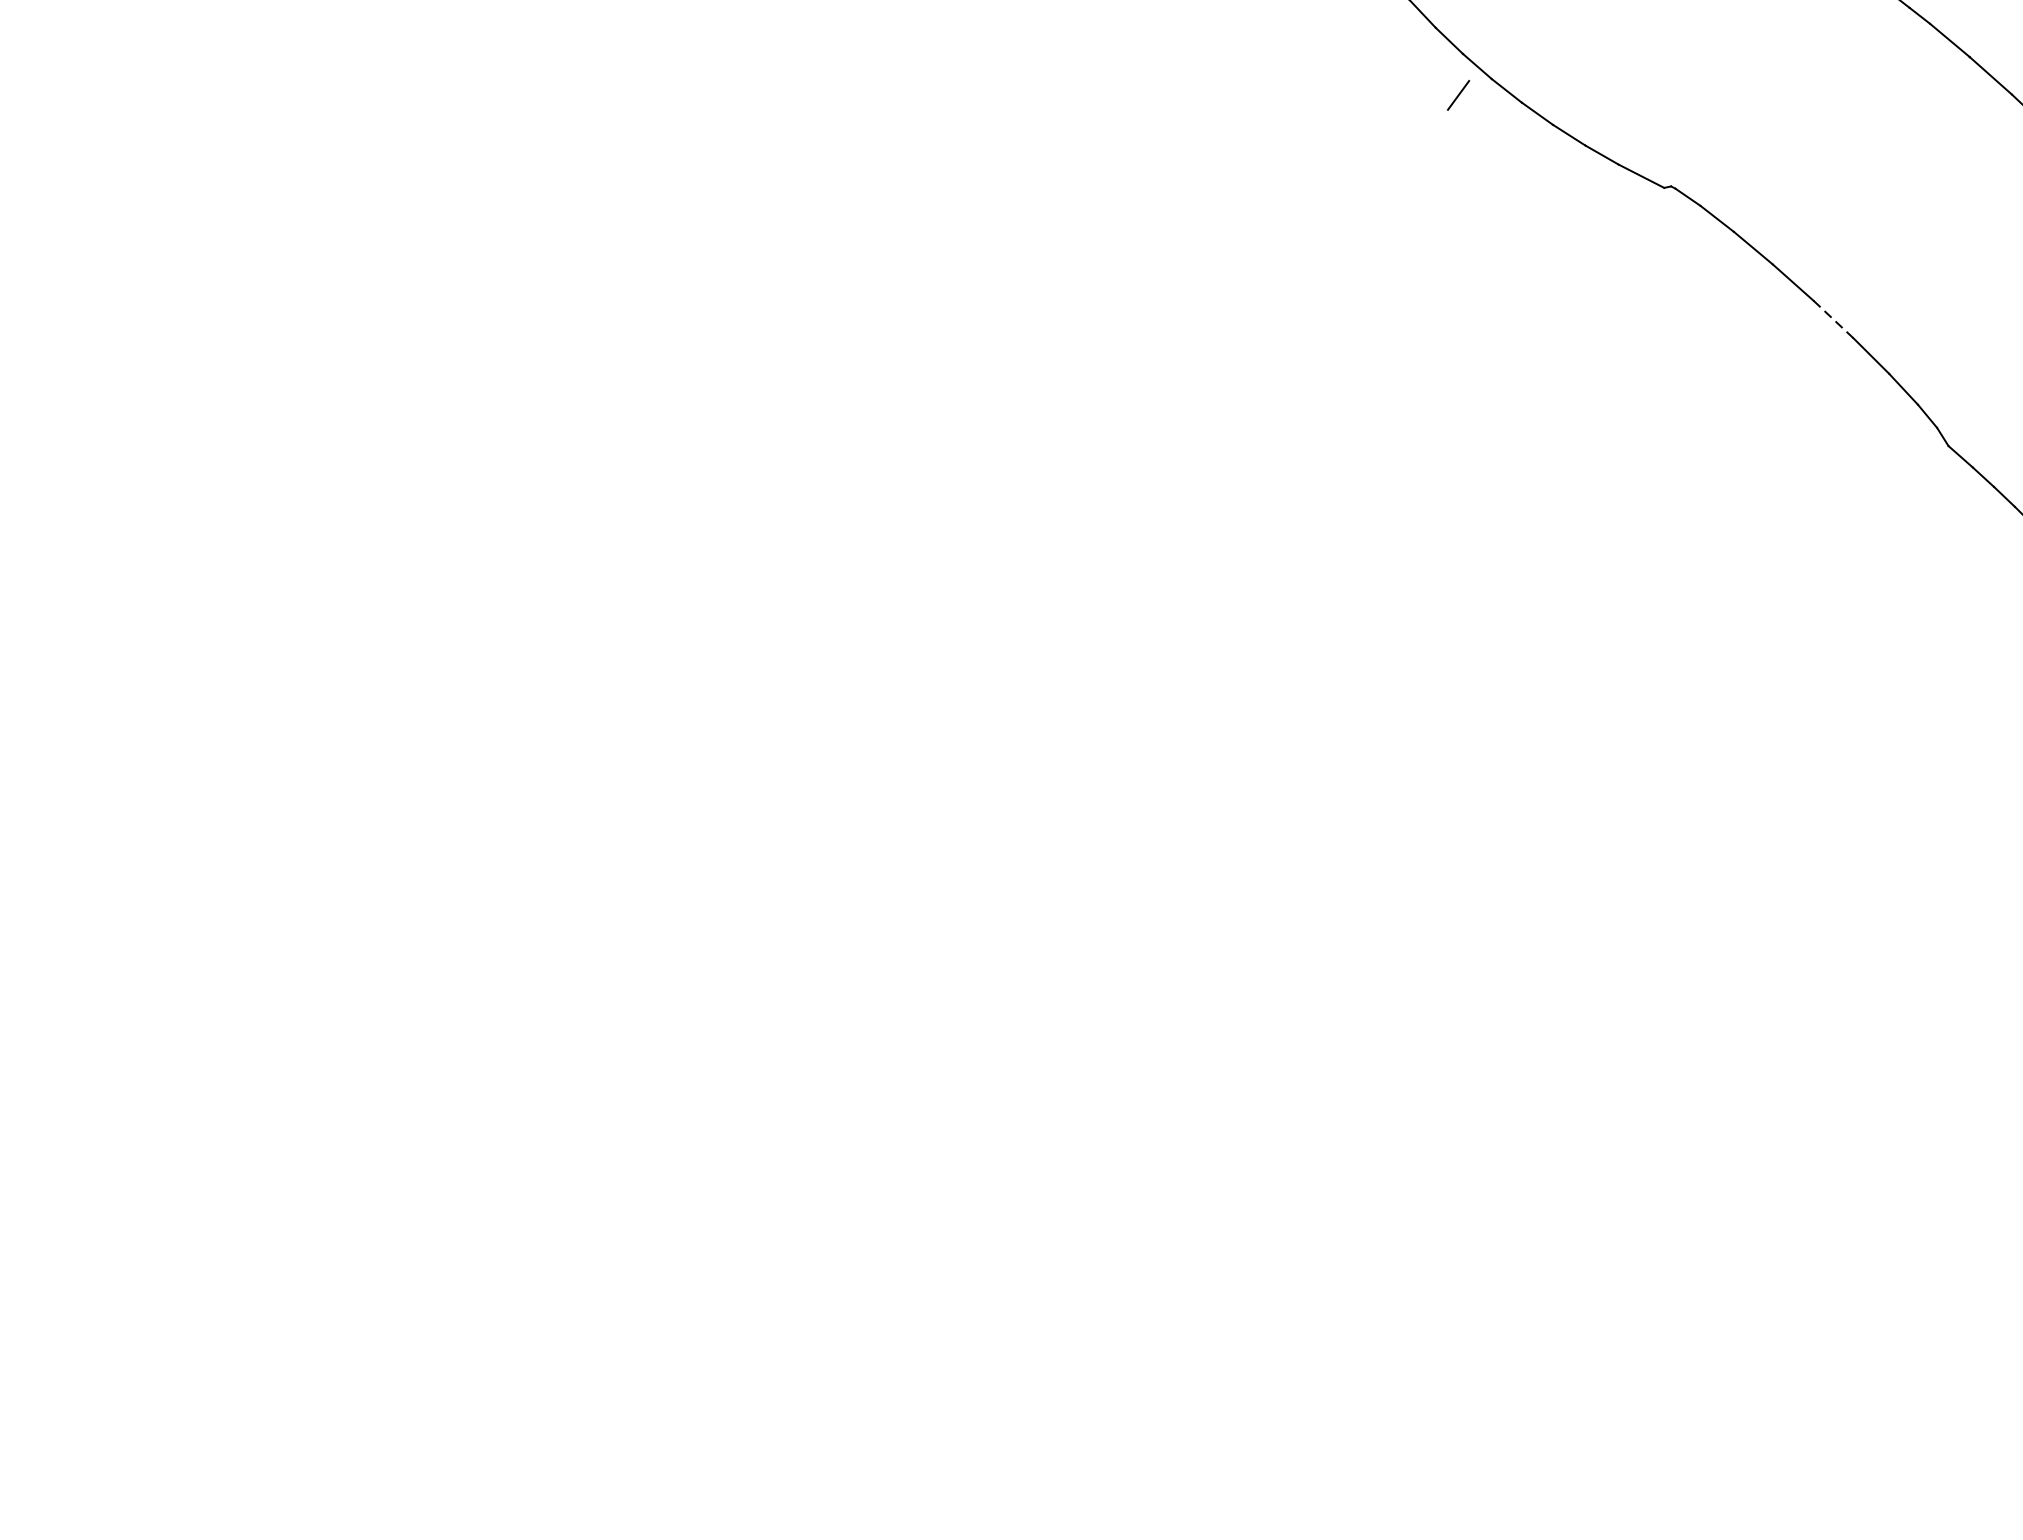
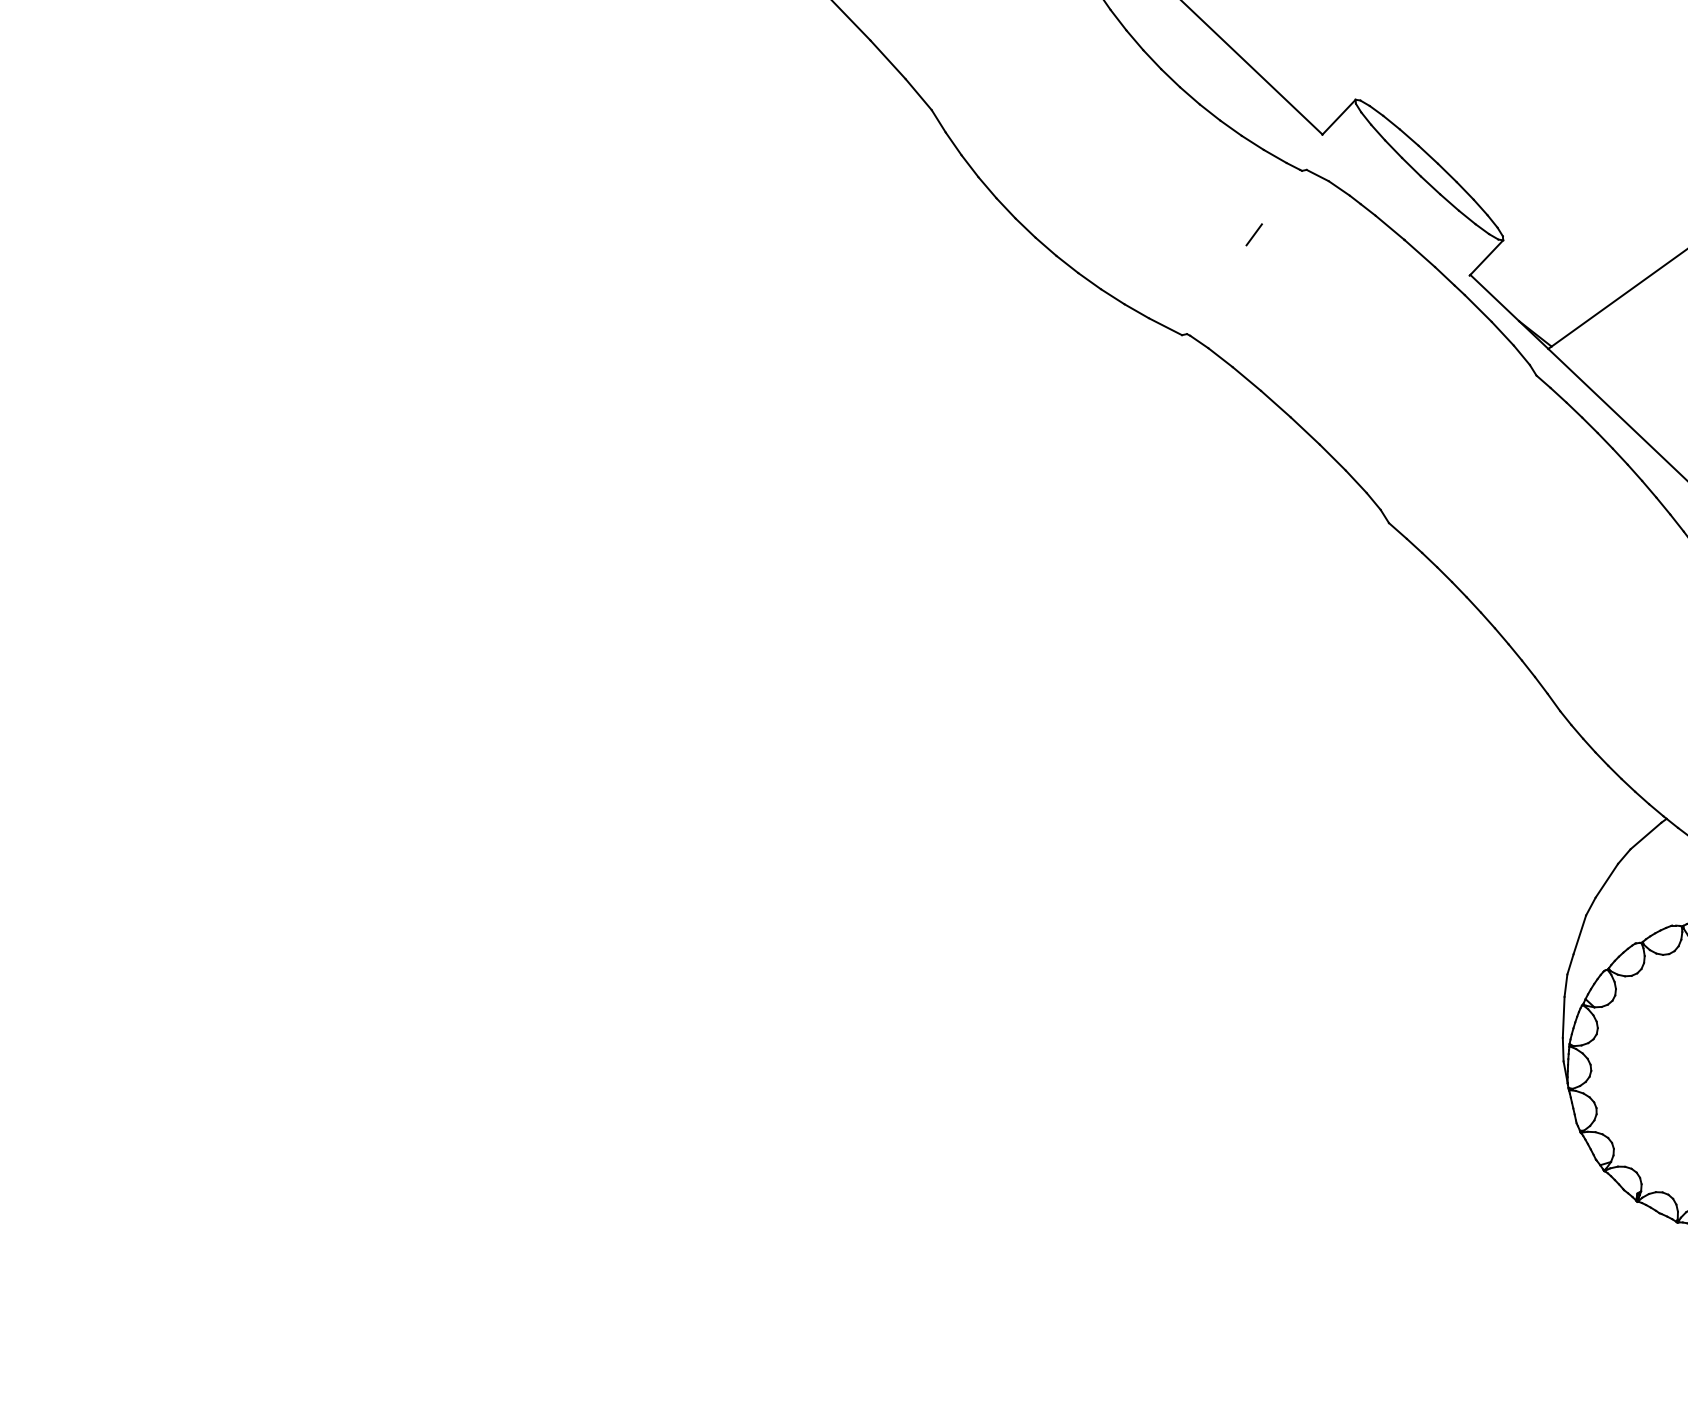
line: (1457, 94) -> (1253, 234), moved
line: (1833, 318) -> (1305, 430), dashed -> solid

